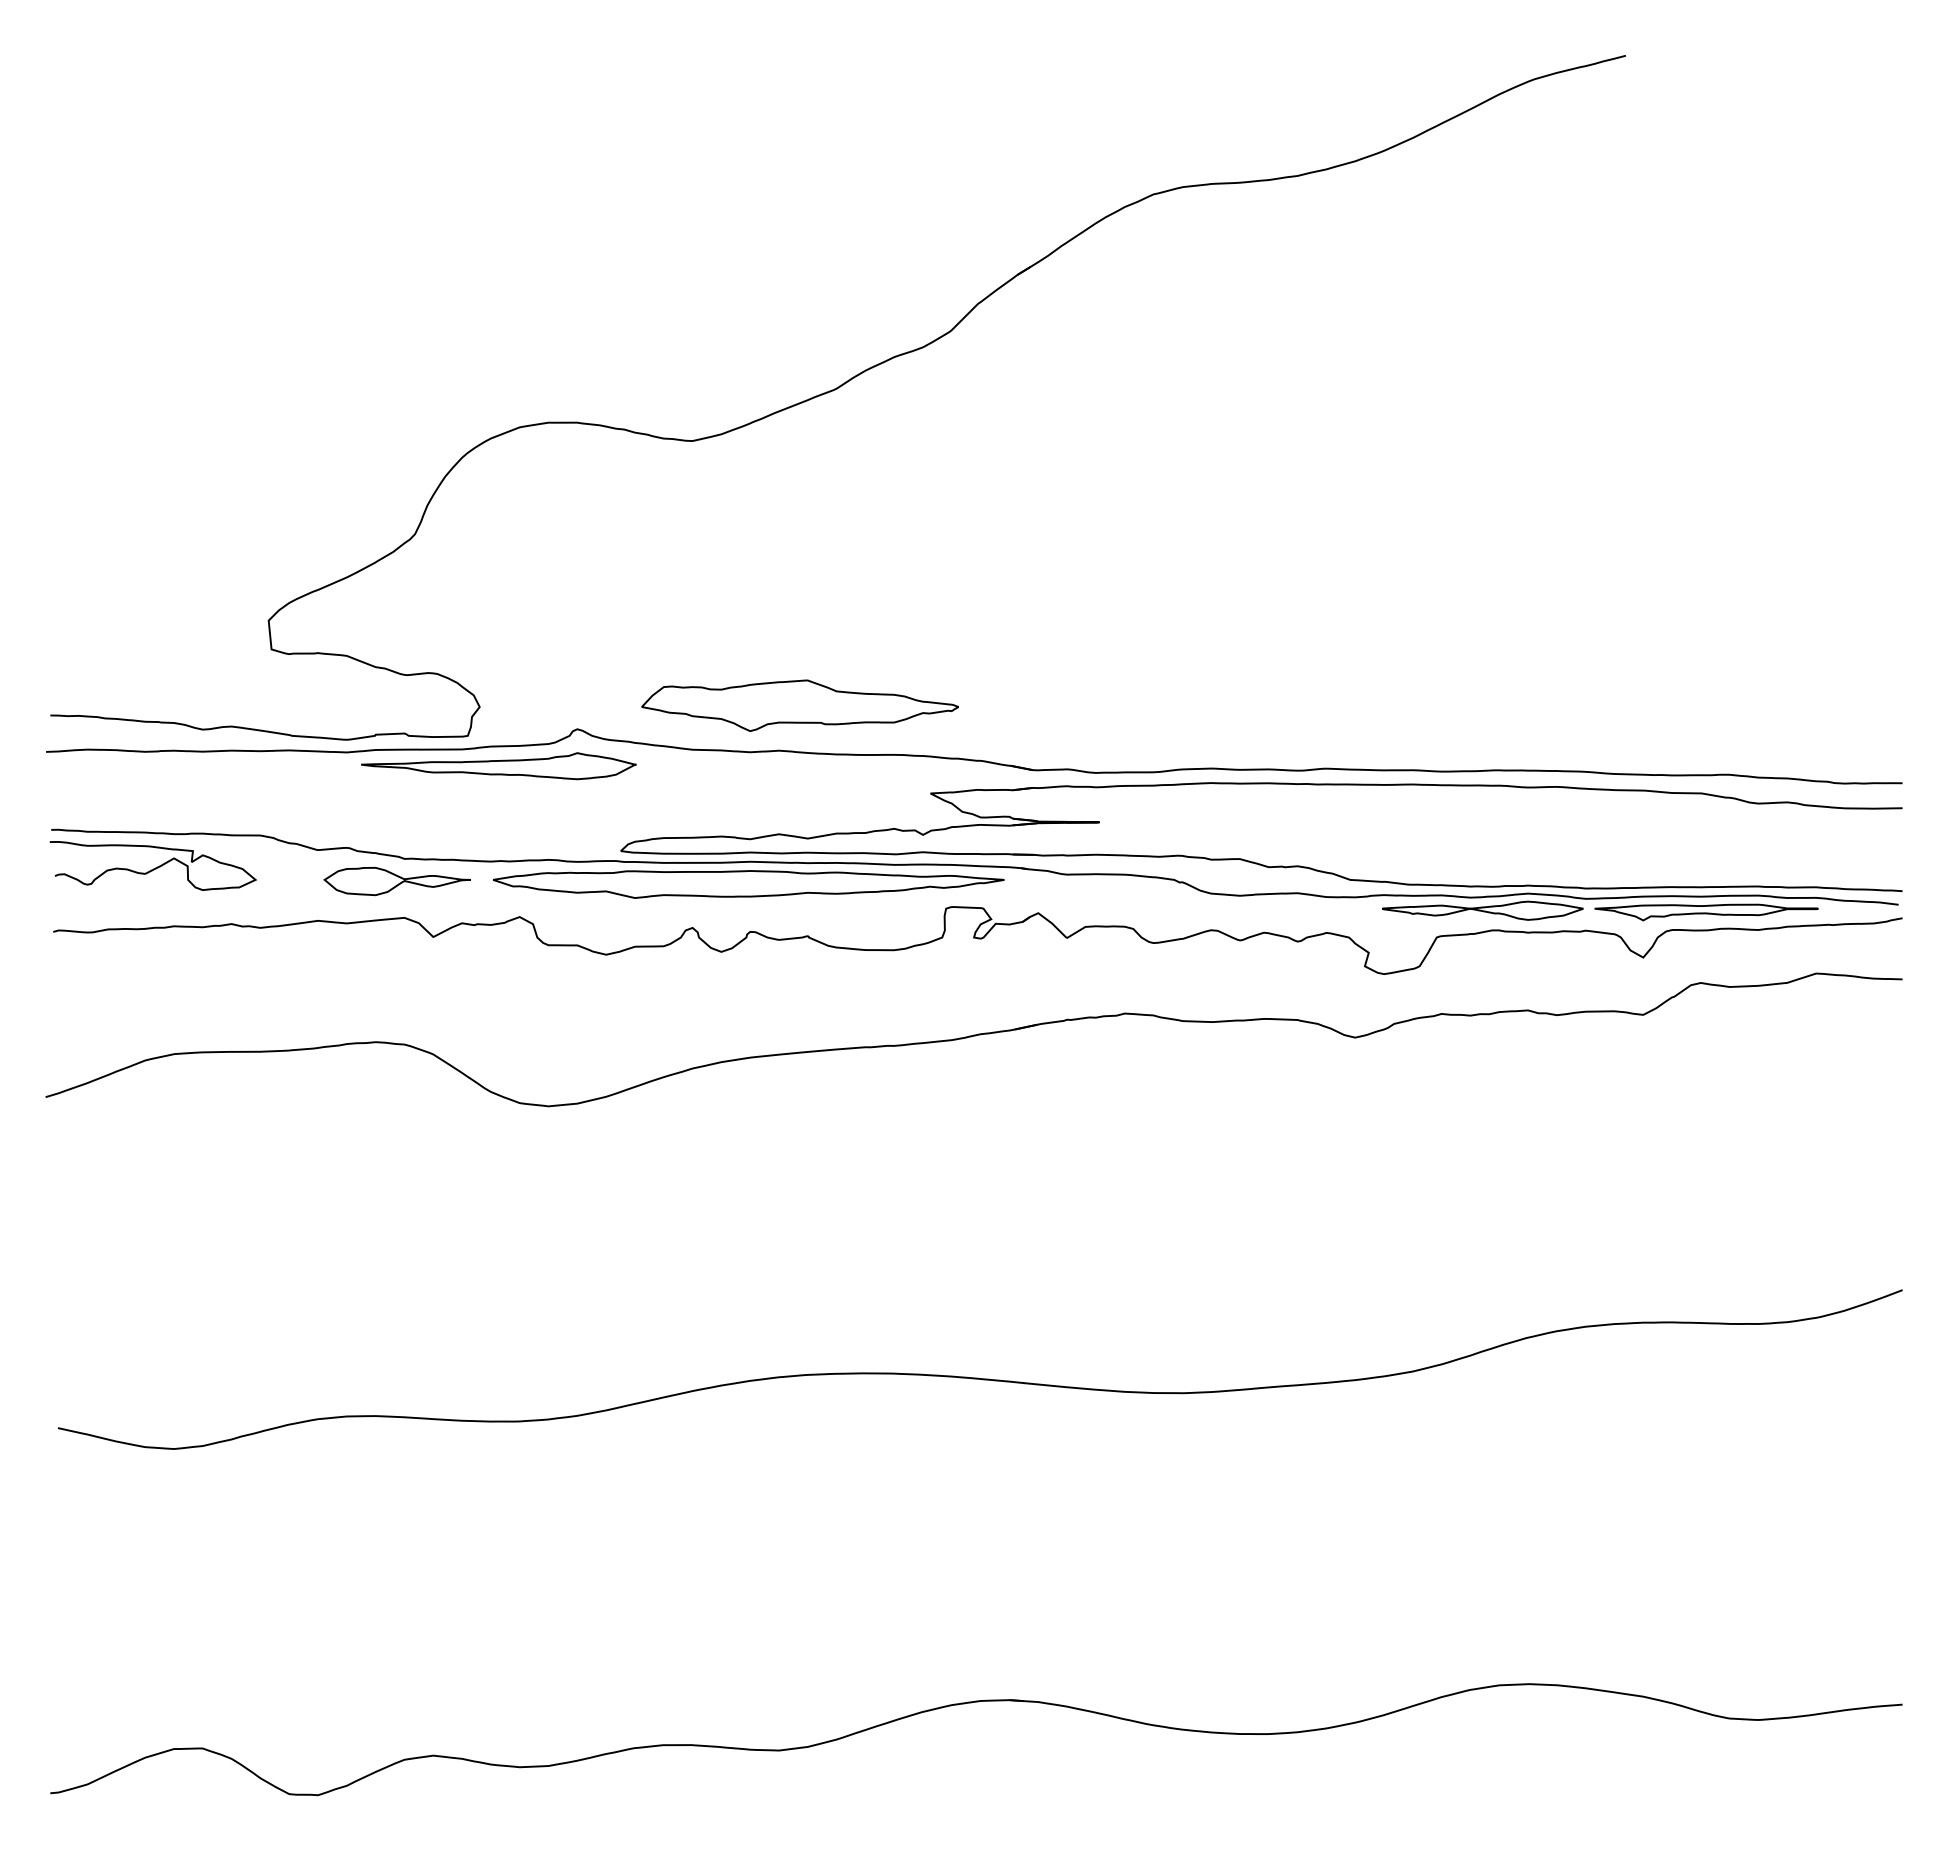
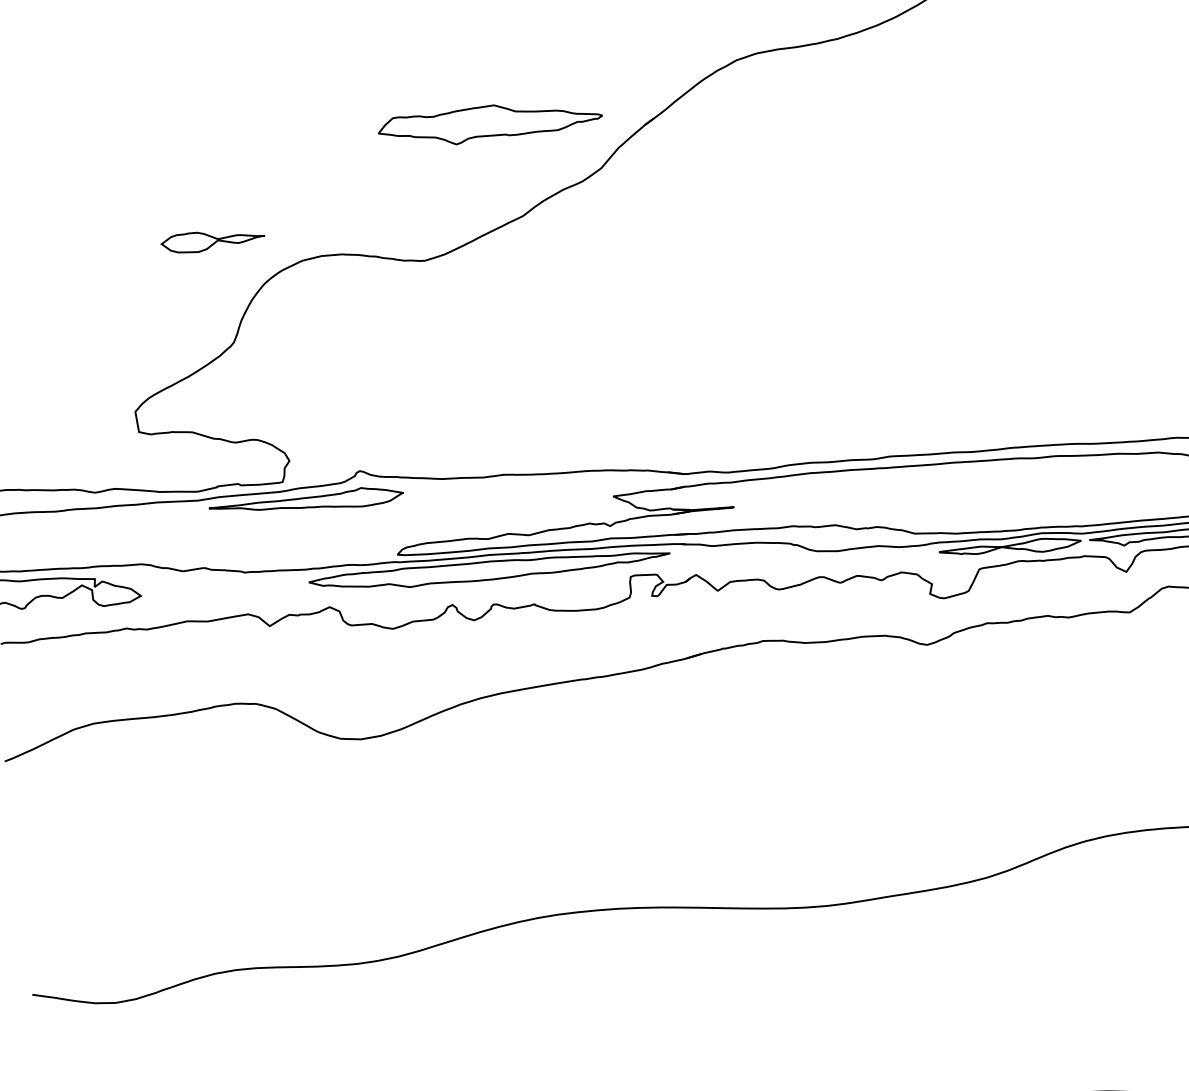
part: (799, 705) -> (489, 123), moved
part: (396, 881) -> (212, 241), moved

